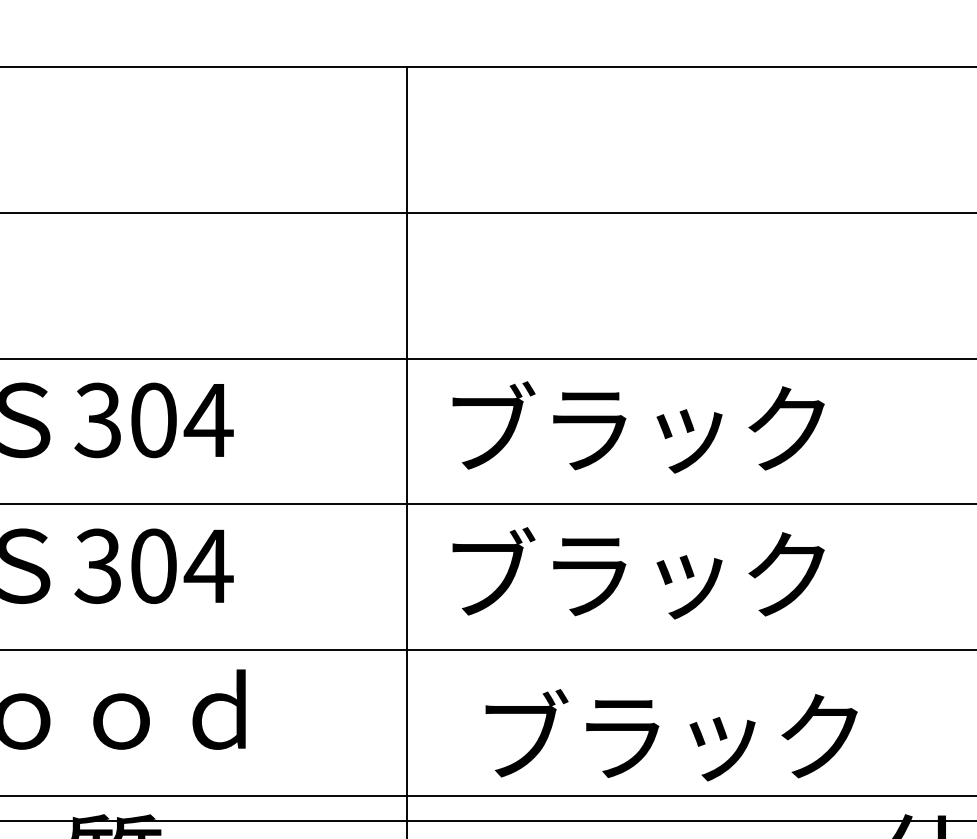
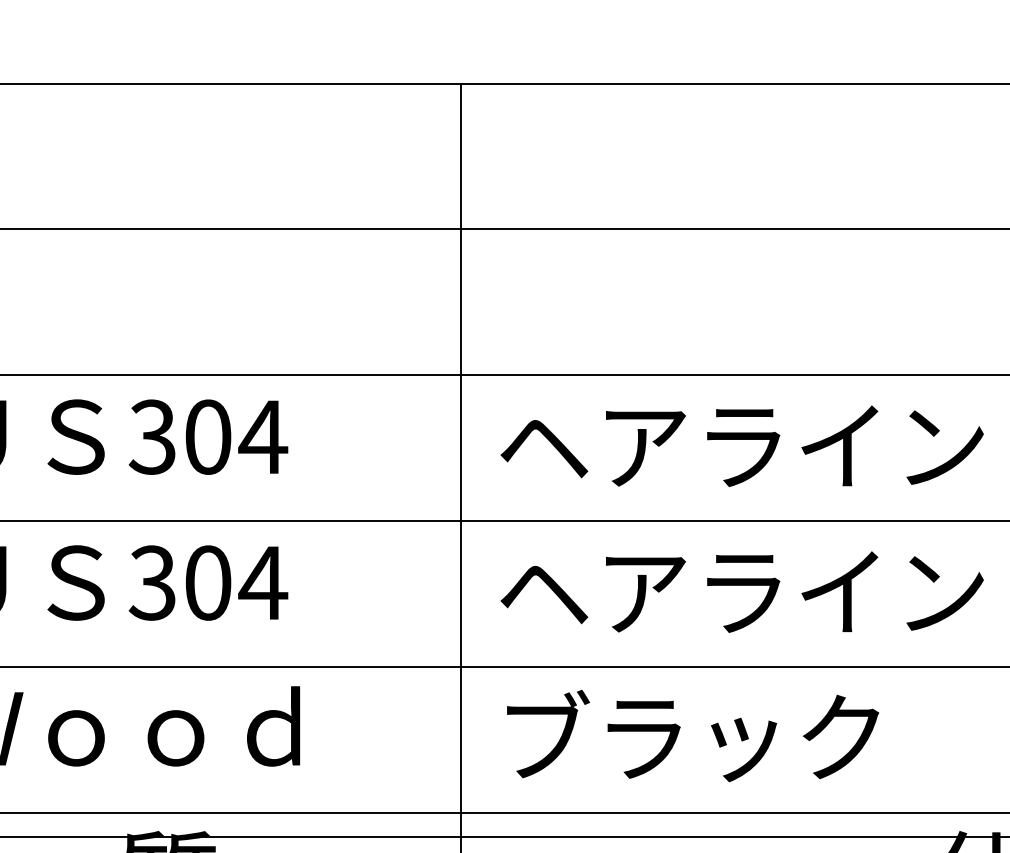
text: (687, 427) -> (741, 444), ブラック -> ヘアライン
text: (687, 573) -> (741, 590), ブラック -> ヘアライン
text: (672, 734) -> (693, 735), moved

